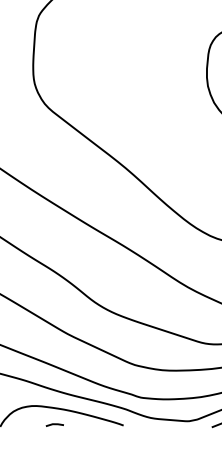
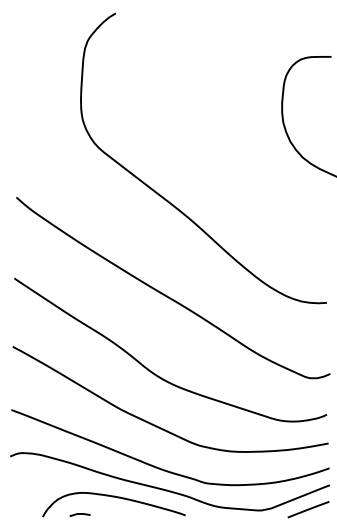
line: (54, 424) -> (79, 514), moved

